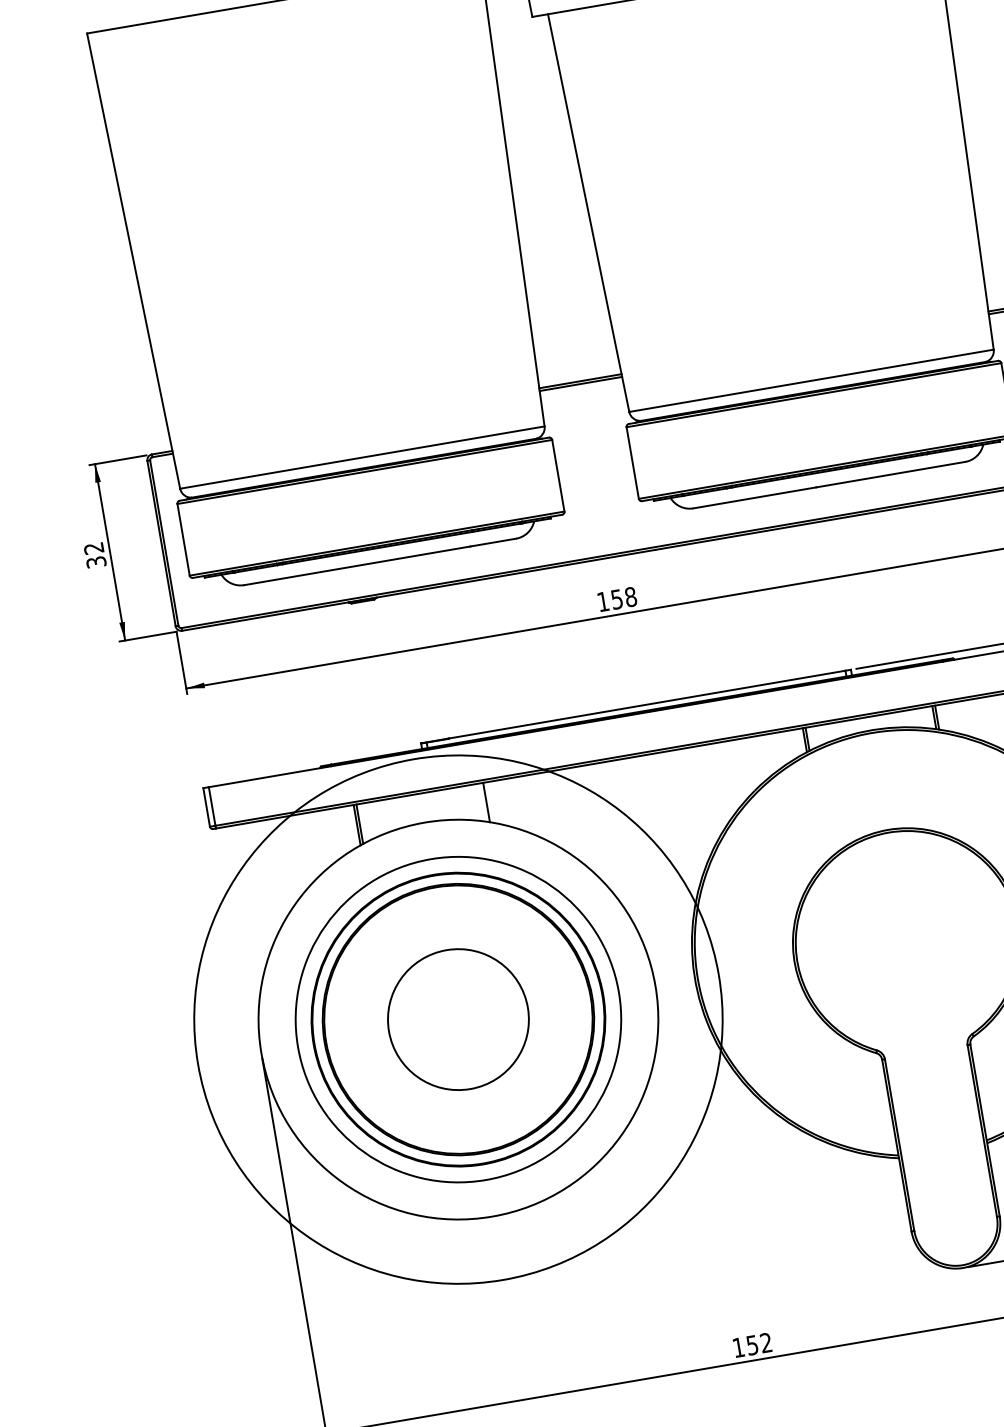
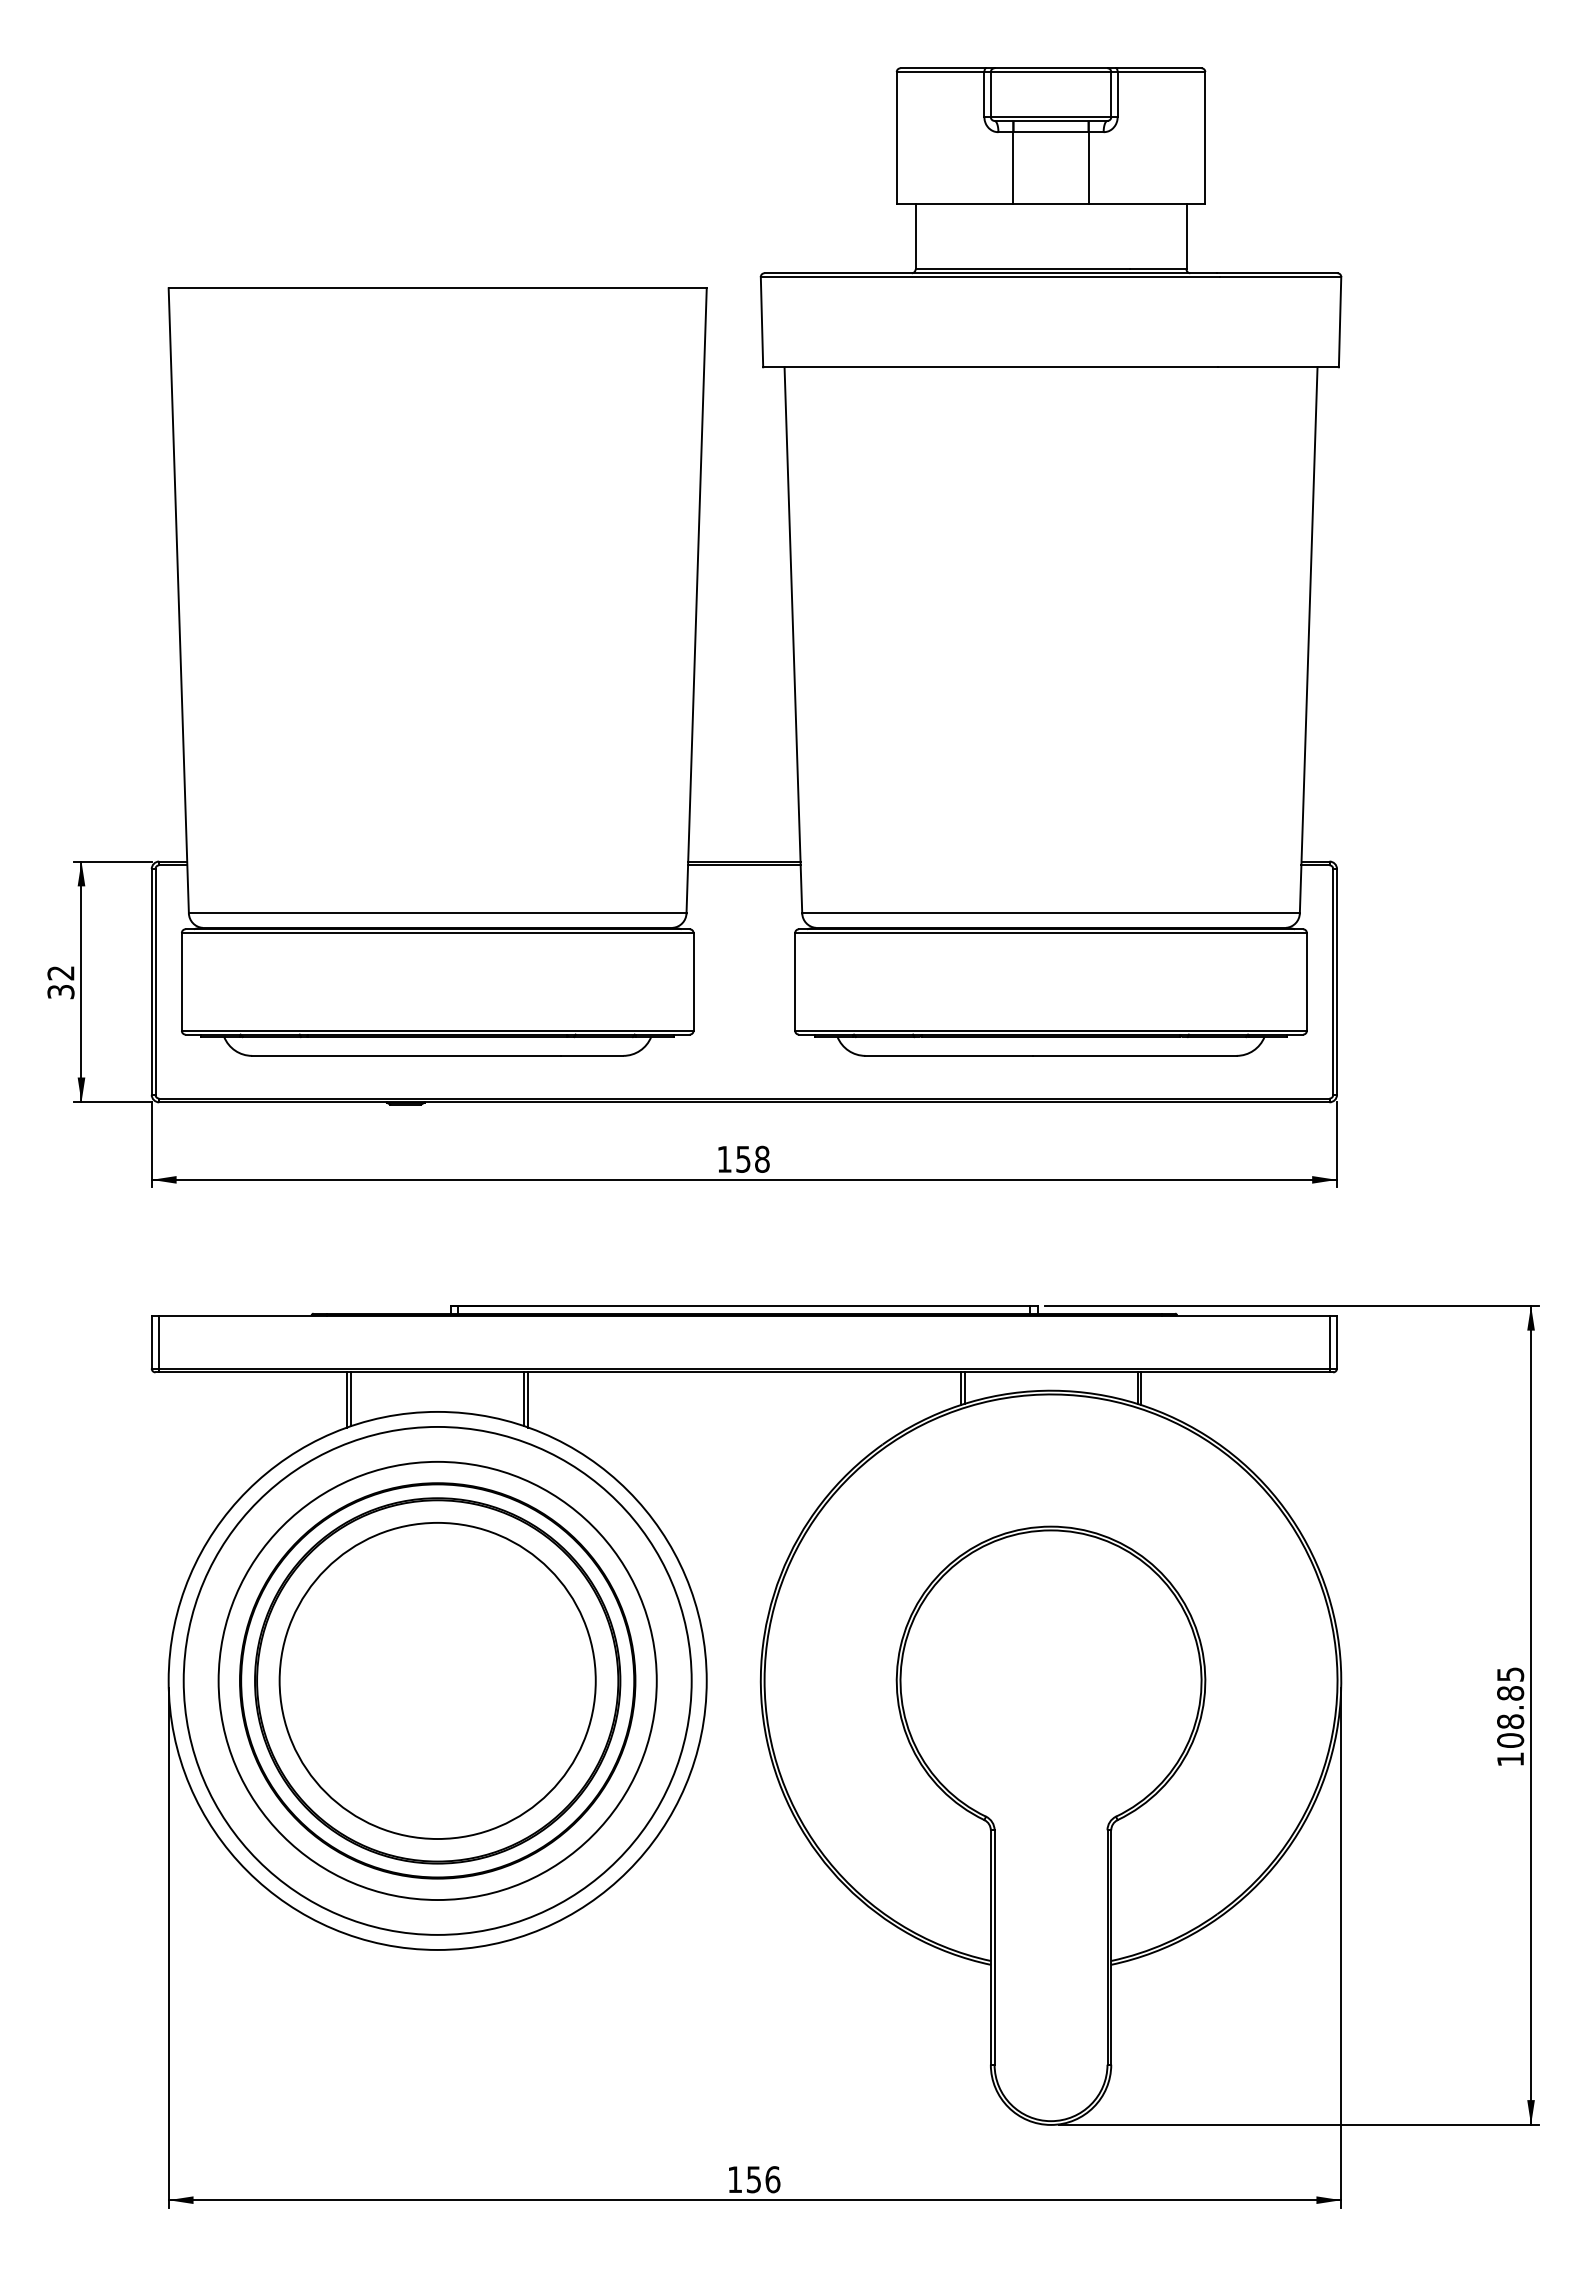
line: (489, 802) -> (528, 1399), added
circle: (458, 1019) -> (437, 1680), size x0.71
circle: (458, 1019) -> (437, 1680), size x1.67
text: (766, 1342) -> (772, 2179), 152 -> 156

